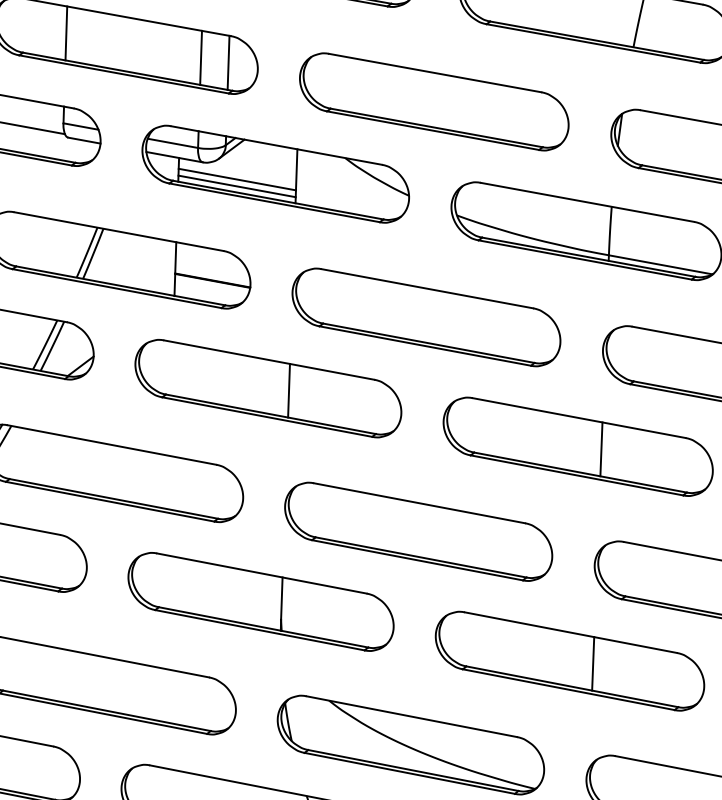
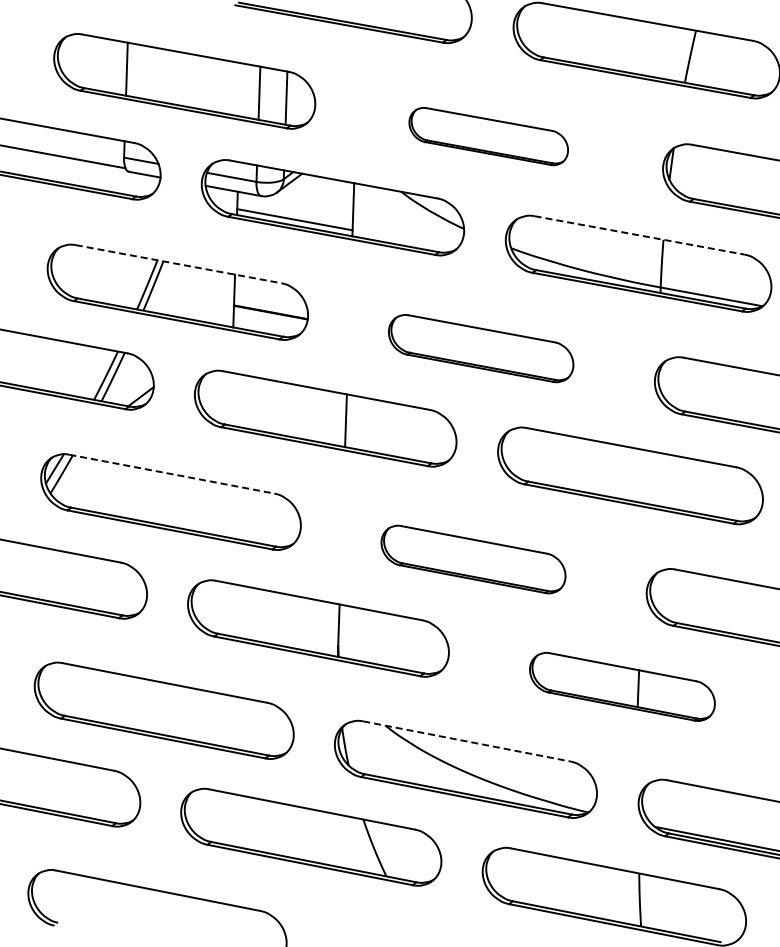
part: (433, 101) -> (488, 136), size x0.6
line: (236, 179) -> (294, 212), removed
line: (587, 202) -> (639, 235), solid -> dashed
line: (118, 231) -> (178, 264), solid -> dashed
part: (425, 317) -> (480, 348), size x0.7
line: (112, 445) -> (172, 474), solid -> dashed
line: (601, 448) -> (653, 477), removed
part: (418, 531) -> (473, 559), size x0.7
part: (570, 660) -> (622, 686), size x0.7
line: (412, 716) -> (467, 741), solid -> dashed

